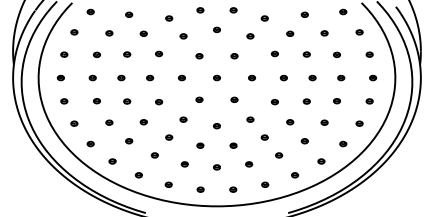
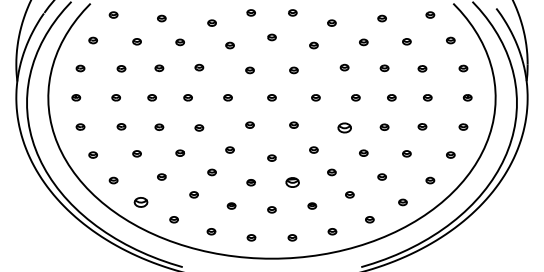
part: (274, 101) -> (344, 127), size x1.6
part: (233, 145) -> (292, 182), size x1.6
part: (112, 161) -> (140, 202), size x1.6

